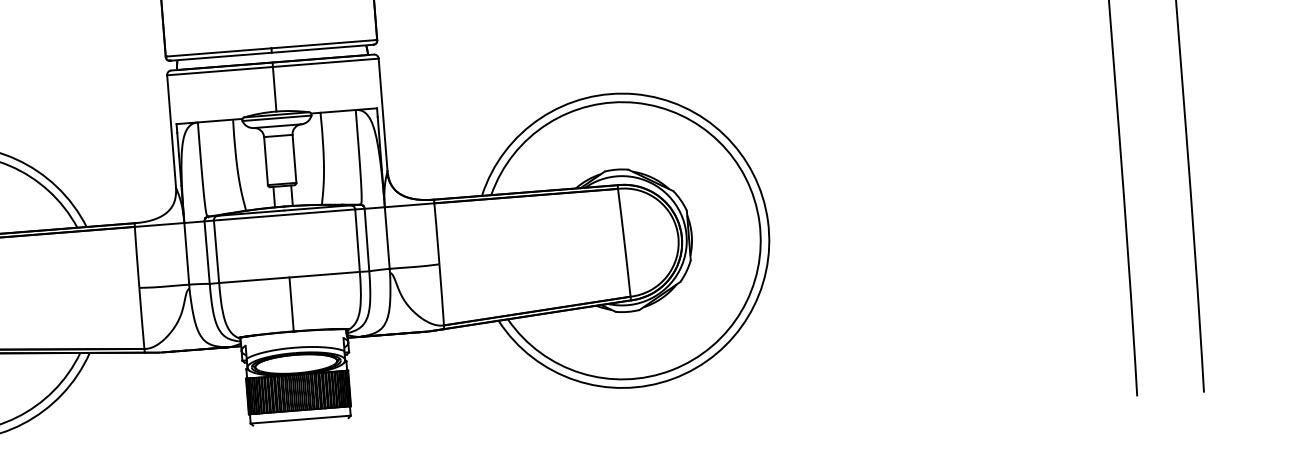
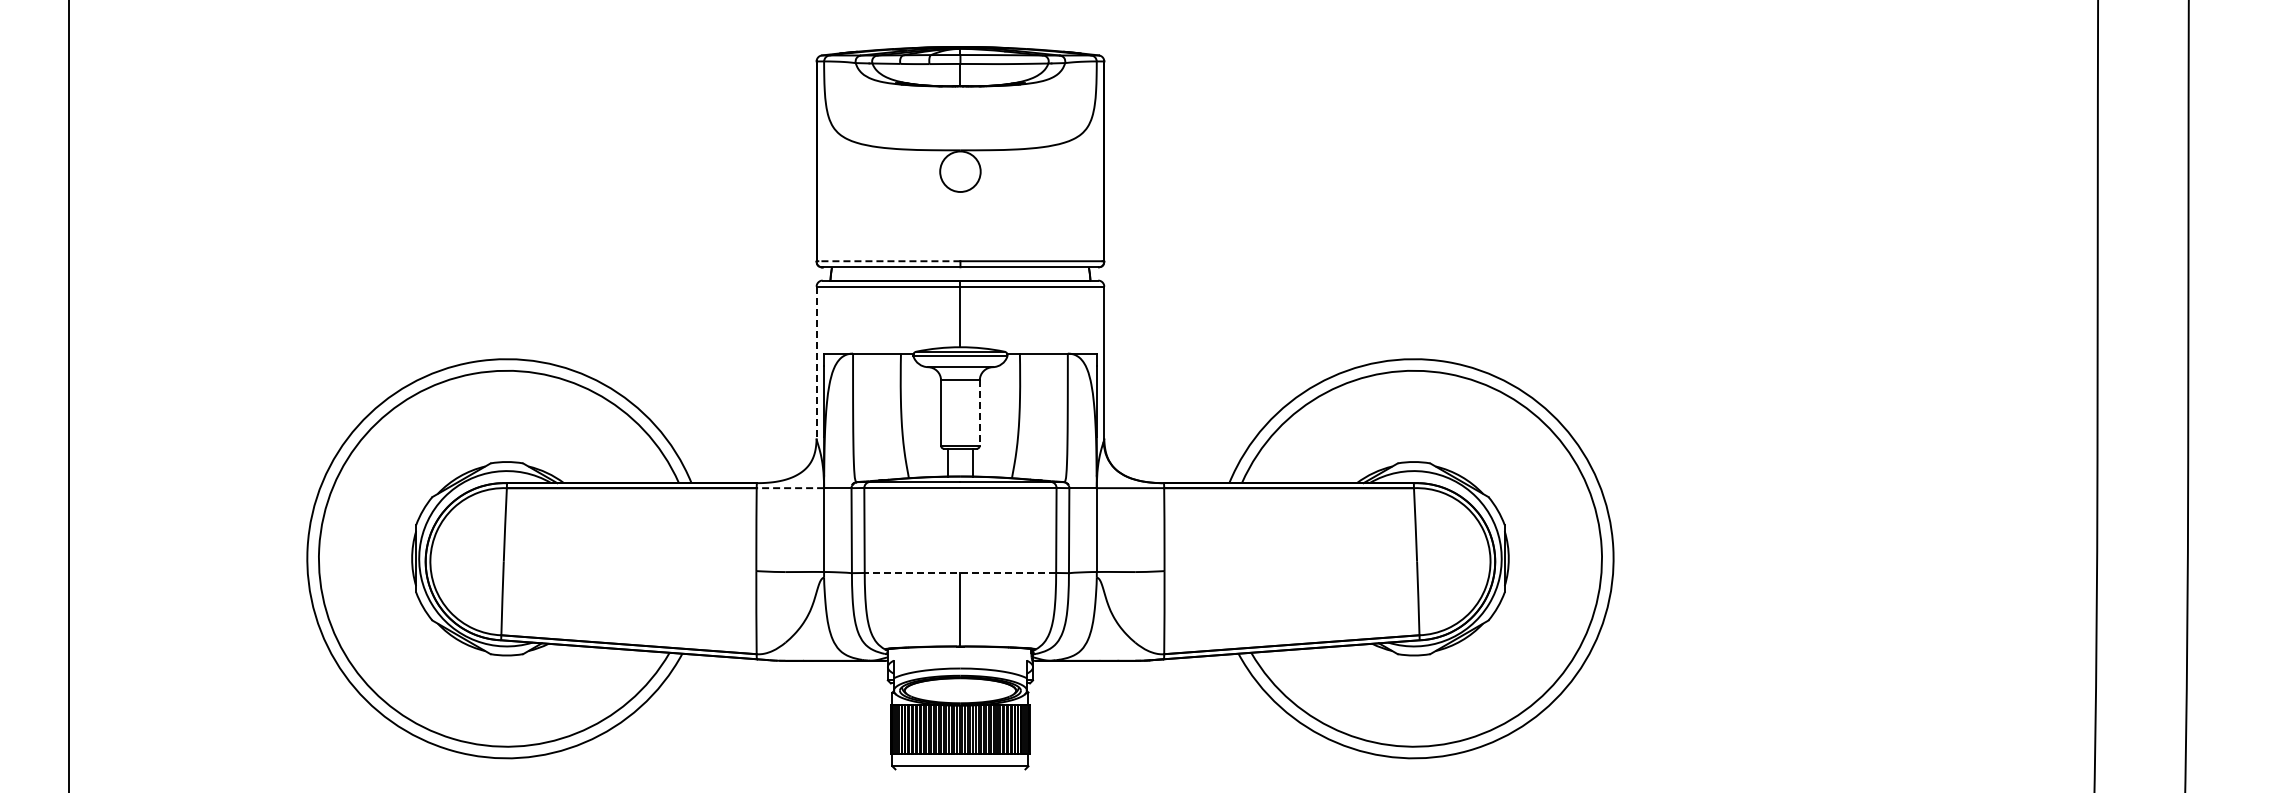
line: (218, 52) -> (888, 261), solid -> dashed
line: (171, 131) -> (816, 362), solid -> dashed
line: (294, 159) -> (979, 413), solid -> dashed
line: (159, 225) -> (790, 488), solid -> dashed
line: (289, 277) -> (960, 572), solid -> dashed

